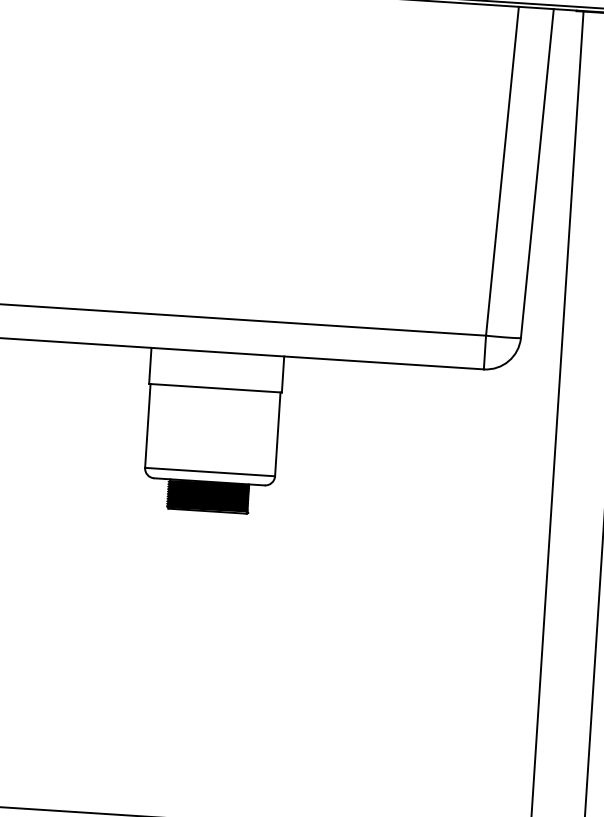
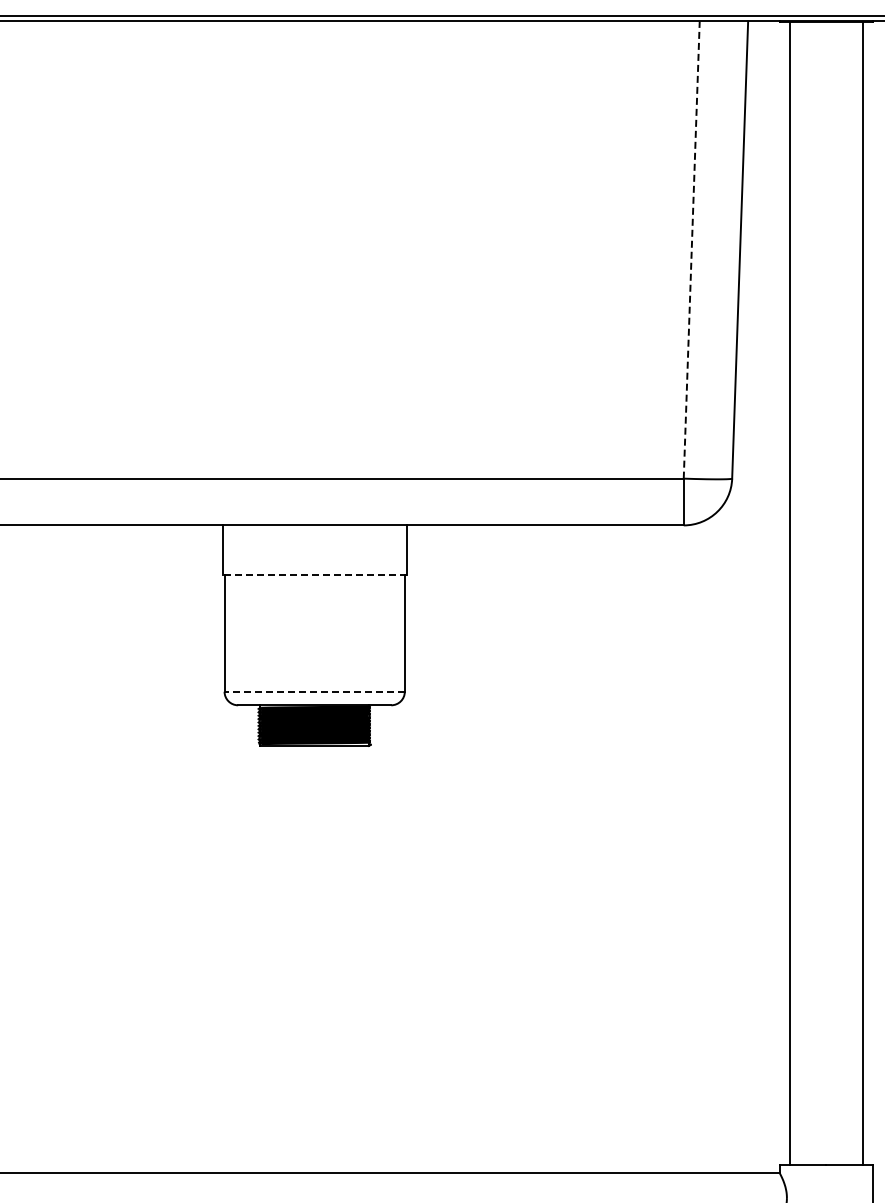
line: (502, 171) -> (691, 250), solid -> dashed
line: (215, 388) -> (314, 575), solid -> dashed
line: (209, 471) -> (314, 691), solid -> dashed

